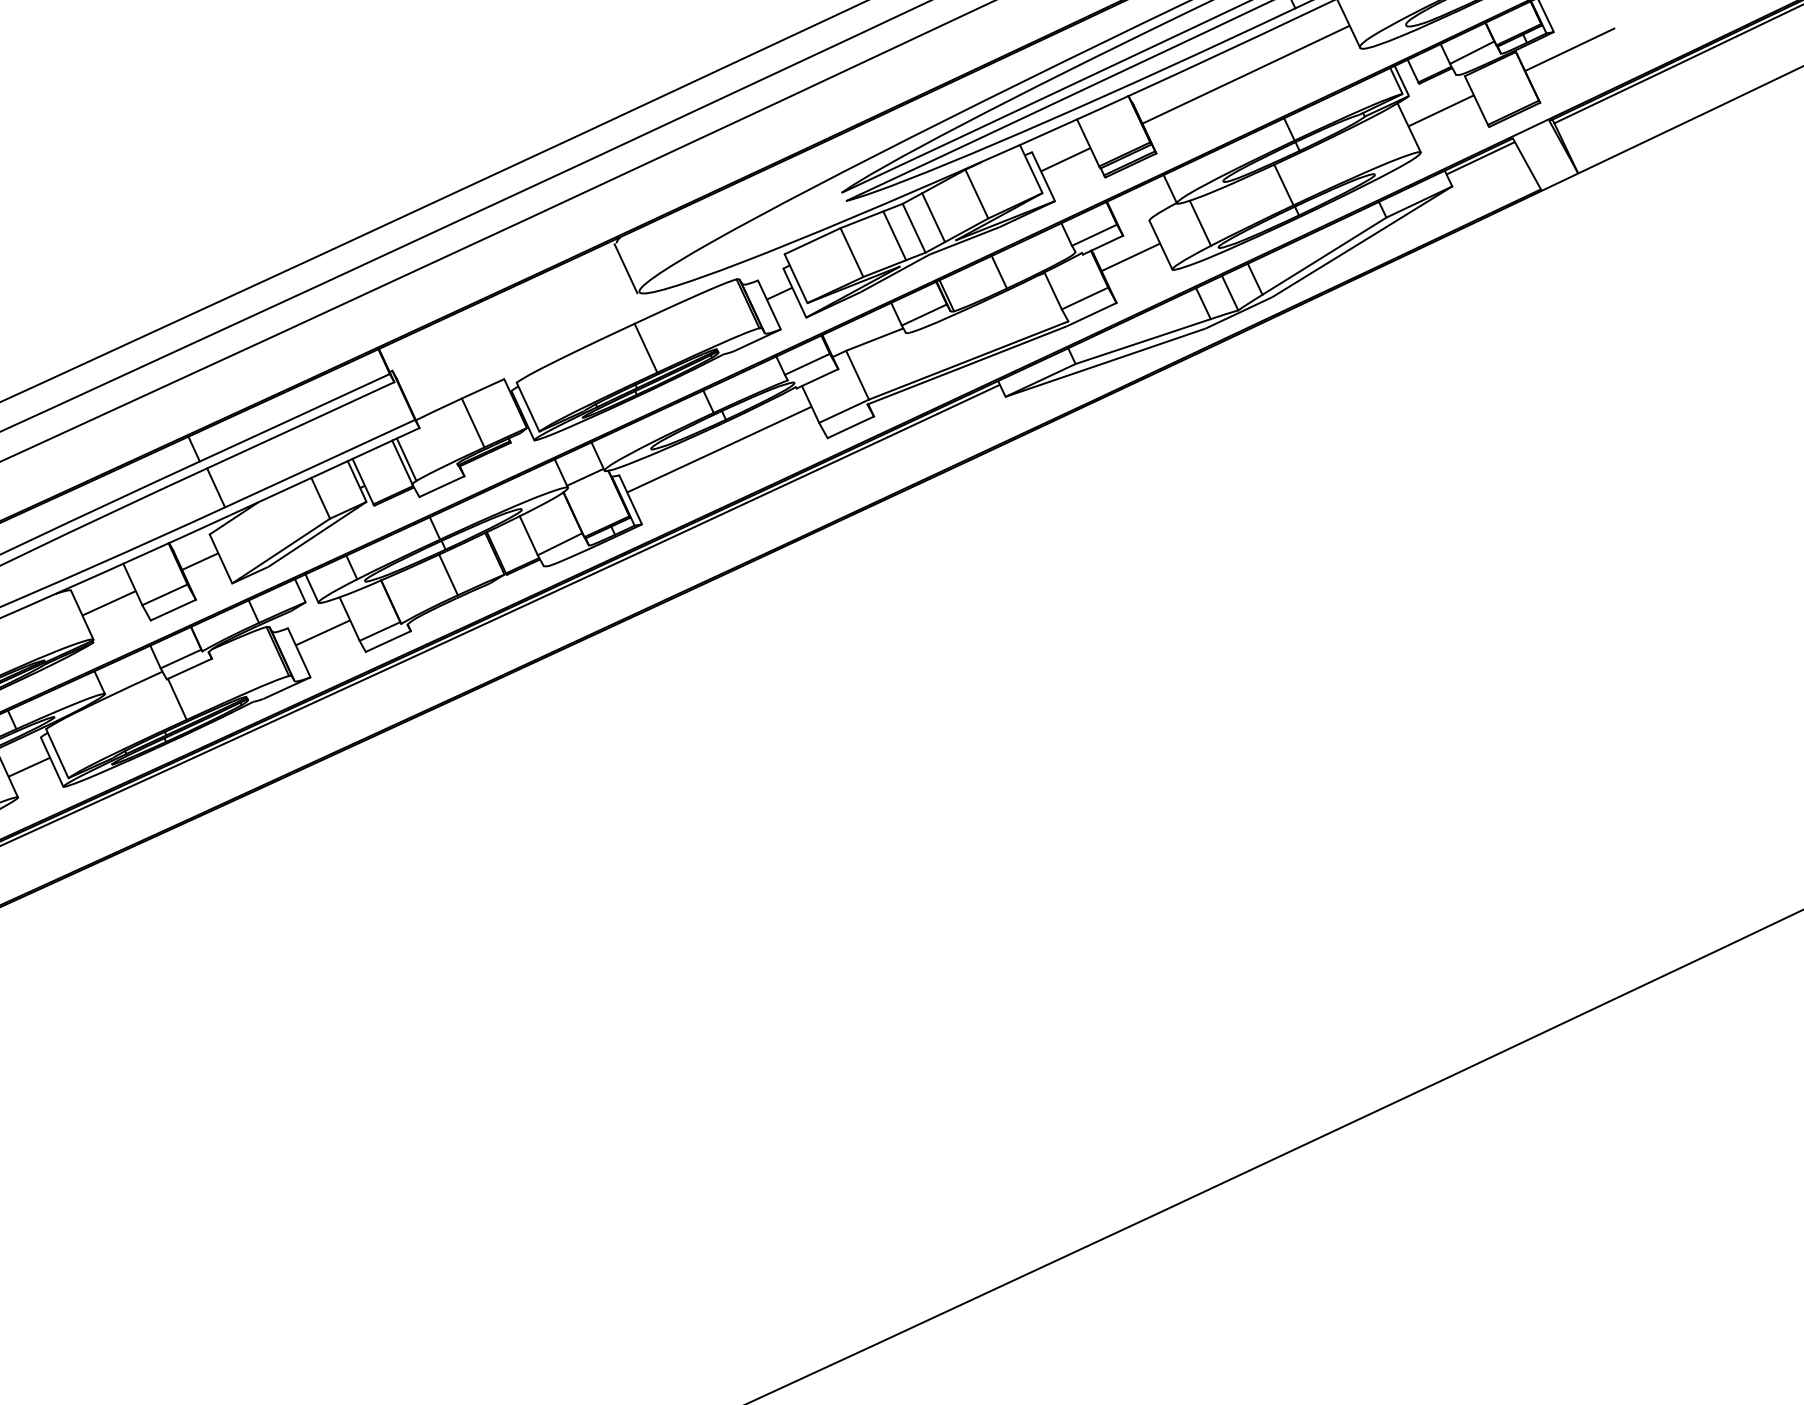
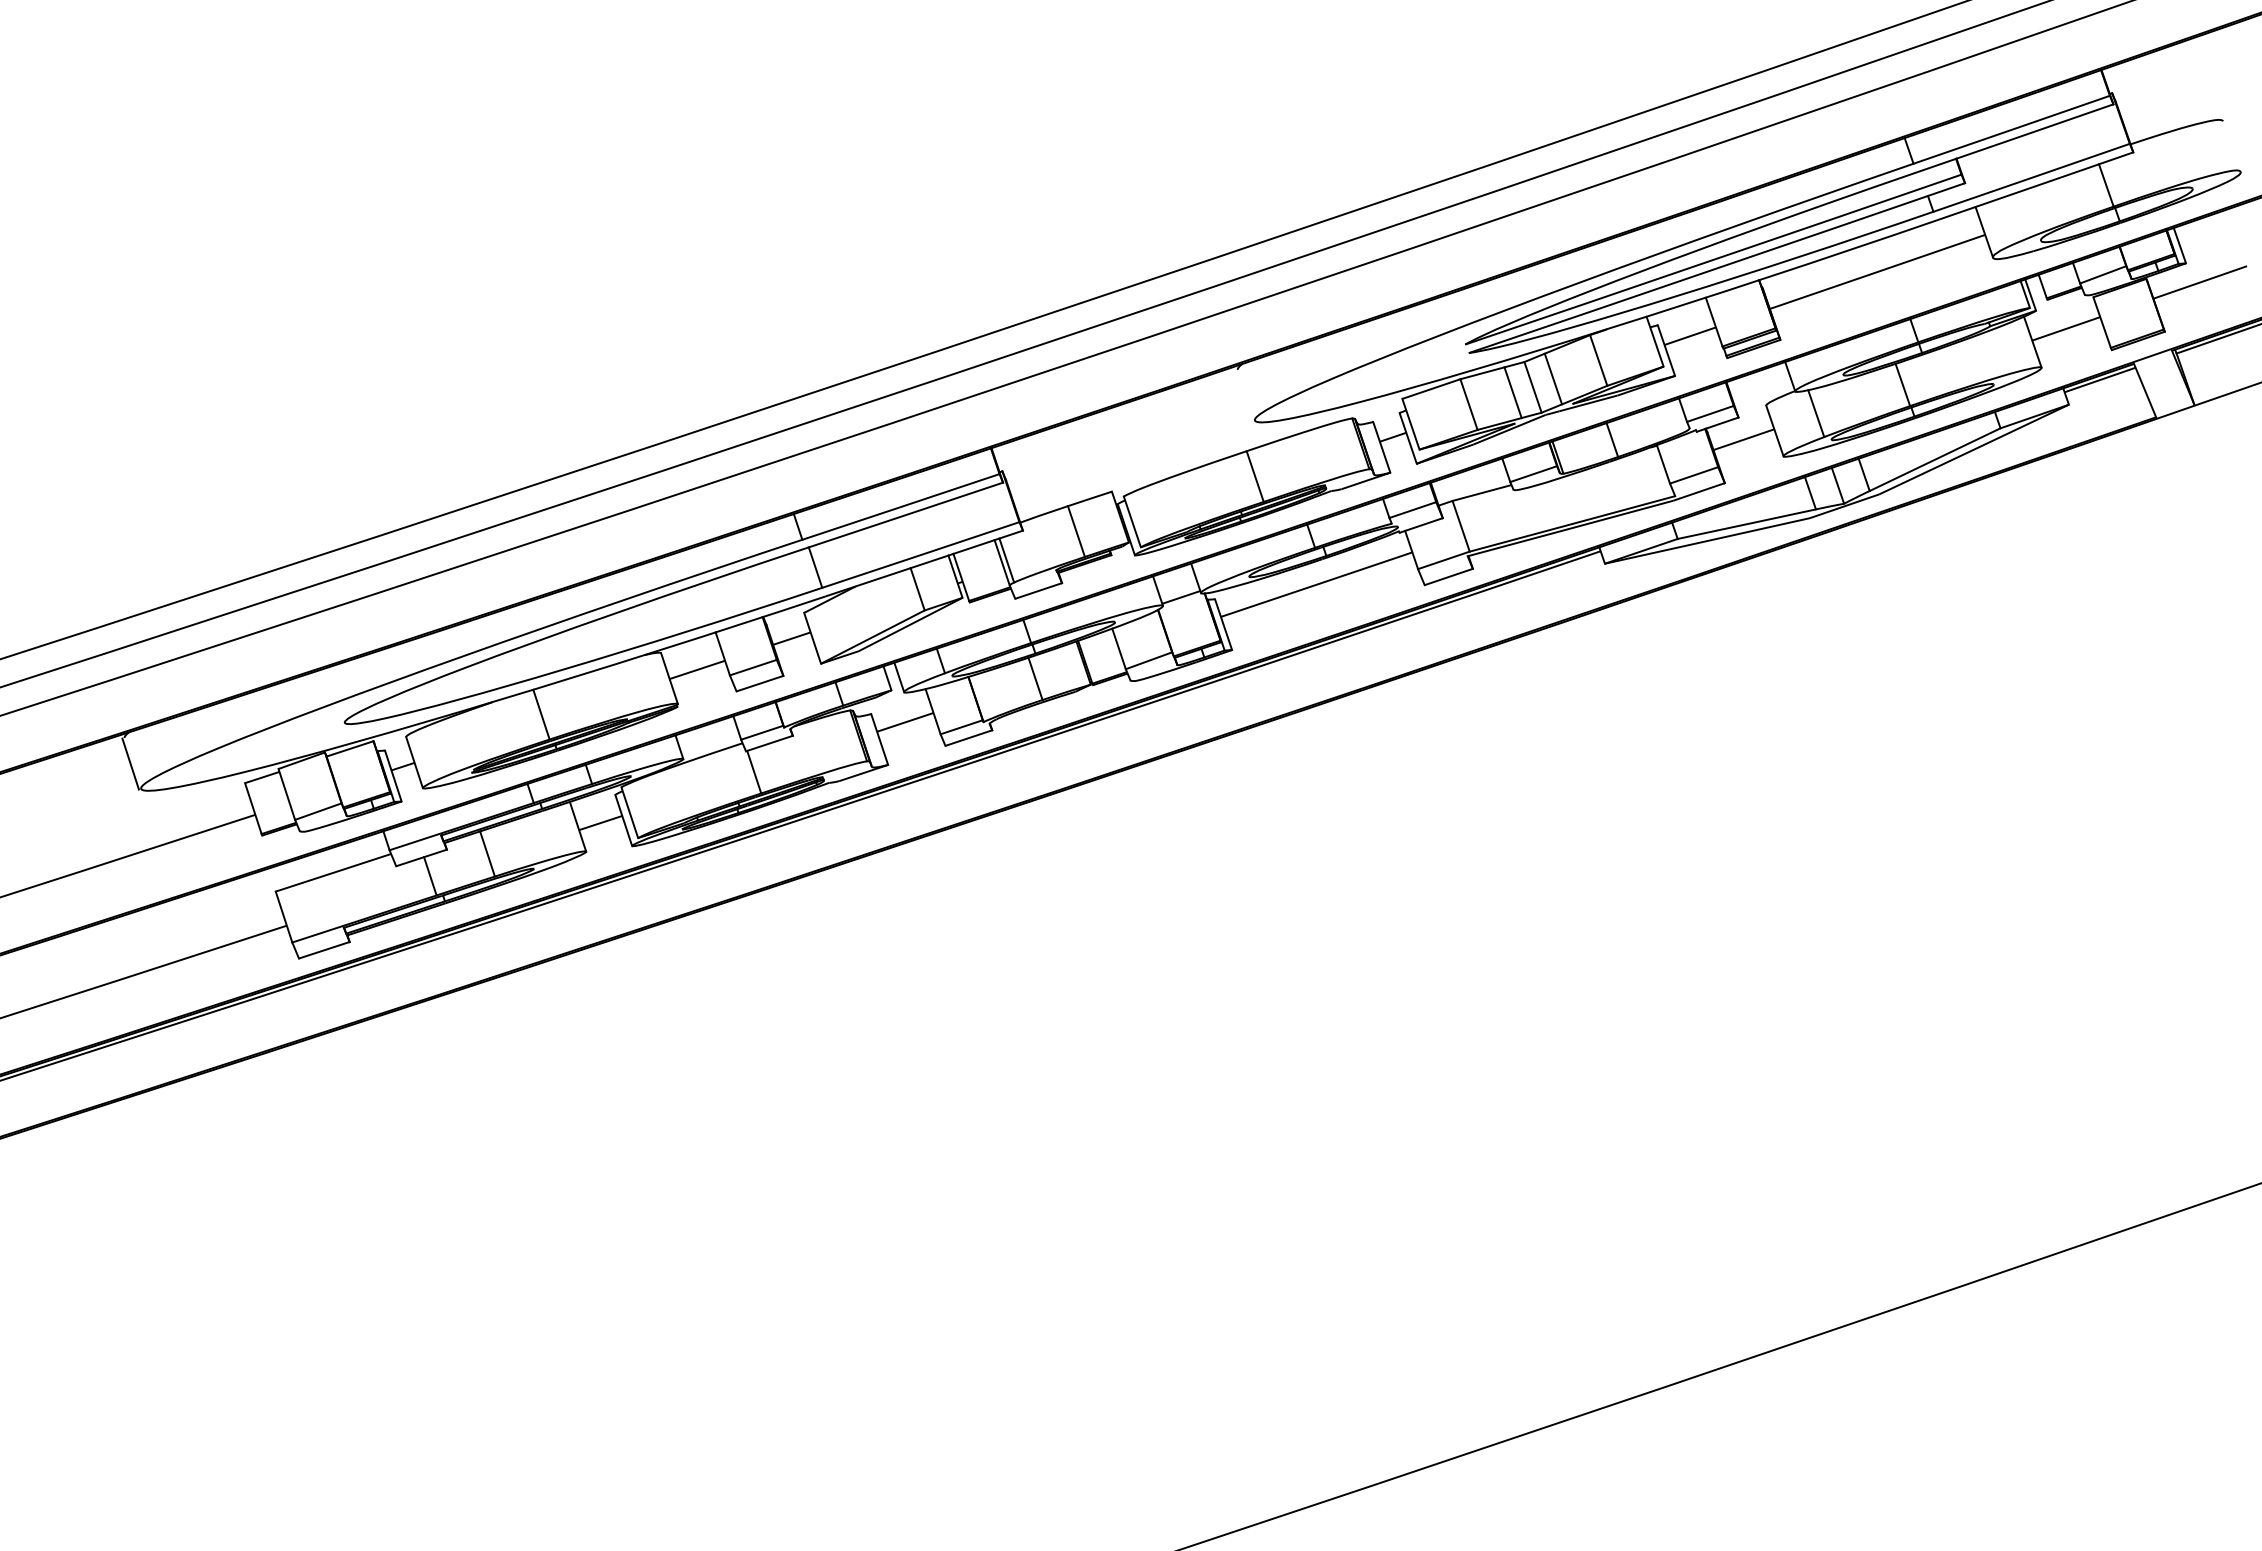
line: (625, 268) -> (1243, 395), removed

